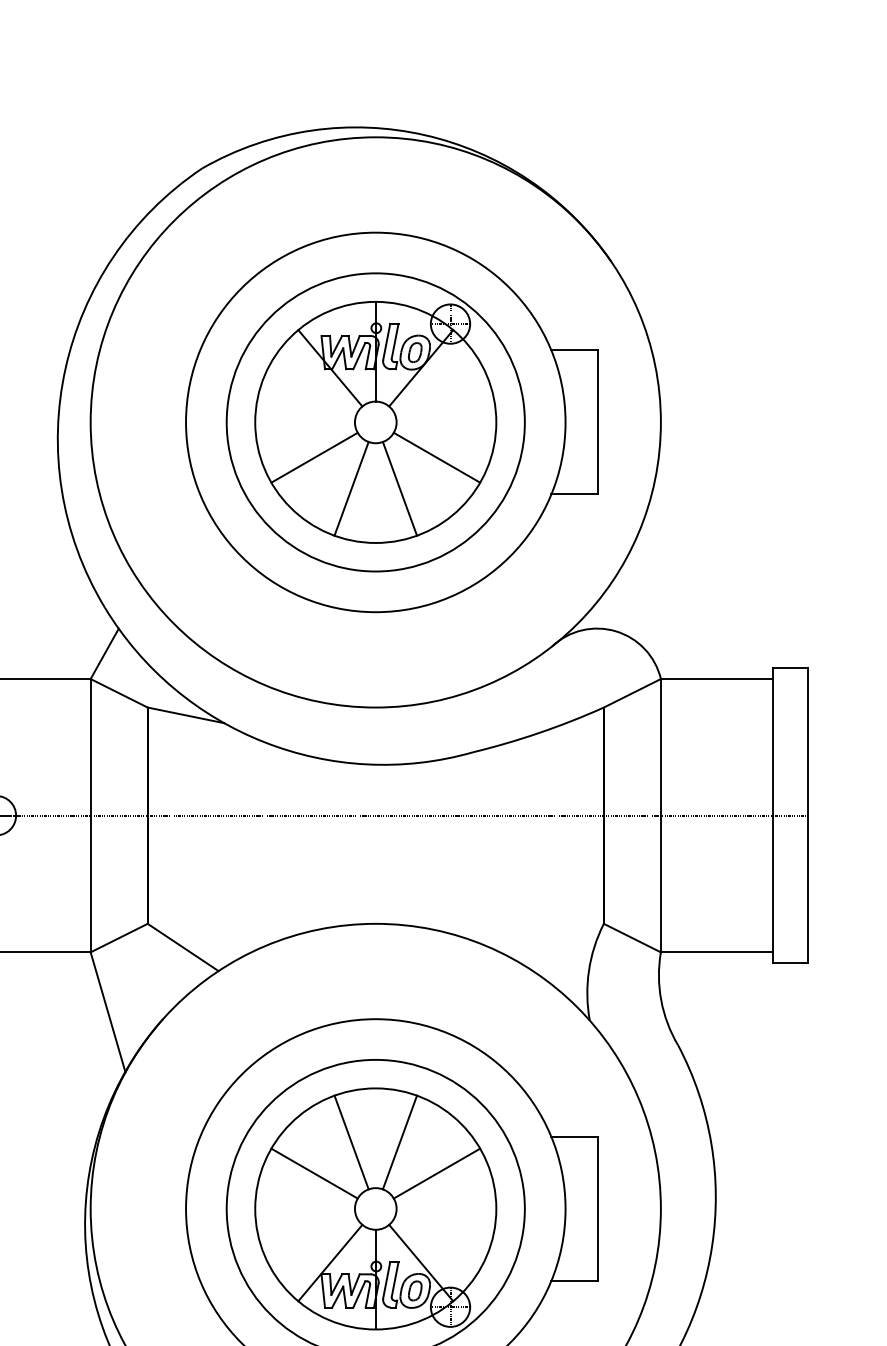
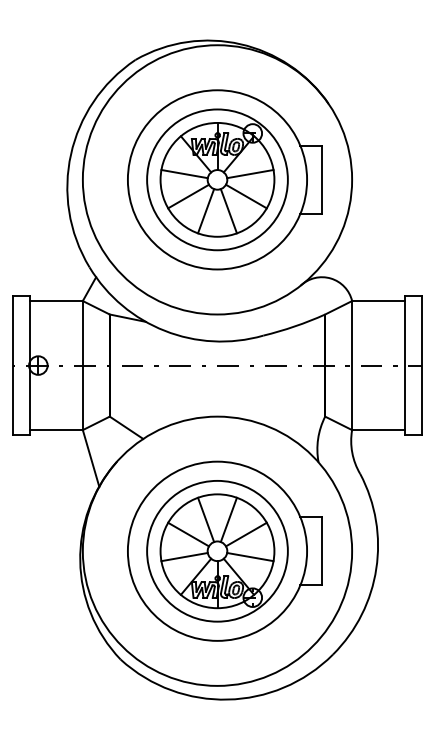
line: (305, 411) -> (184, 174), added
line: (445, 411) -> (250, 174), added
line: (305, 1220) -> (184, 556), added
line: (445, 1220) -> (250, 556), added

